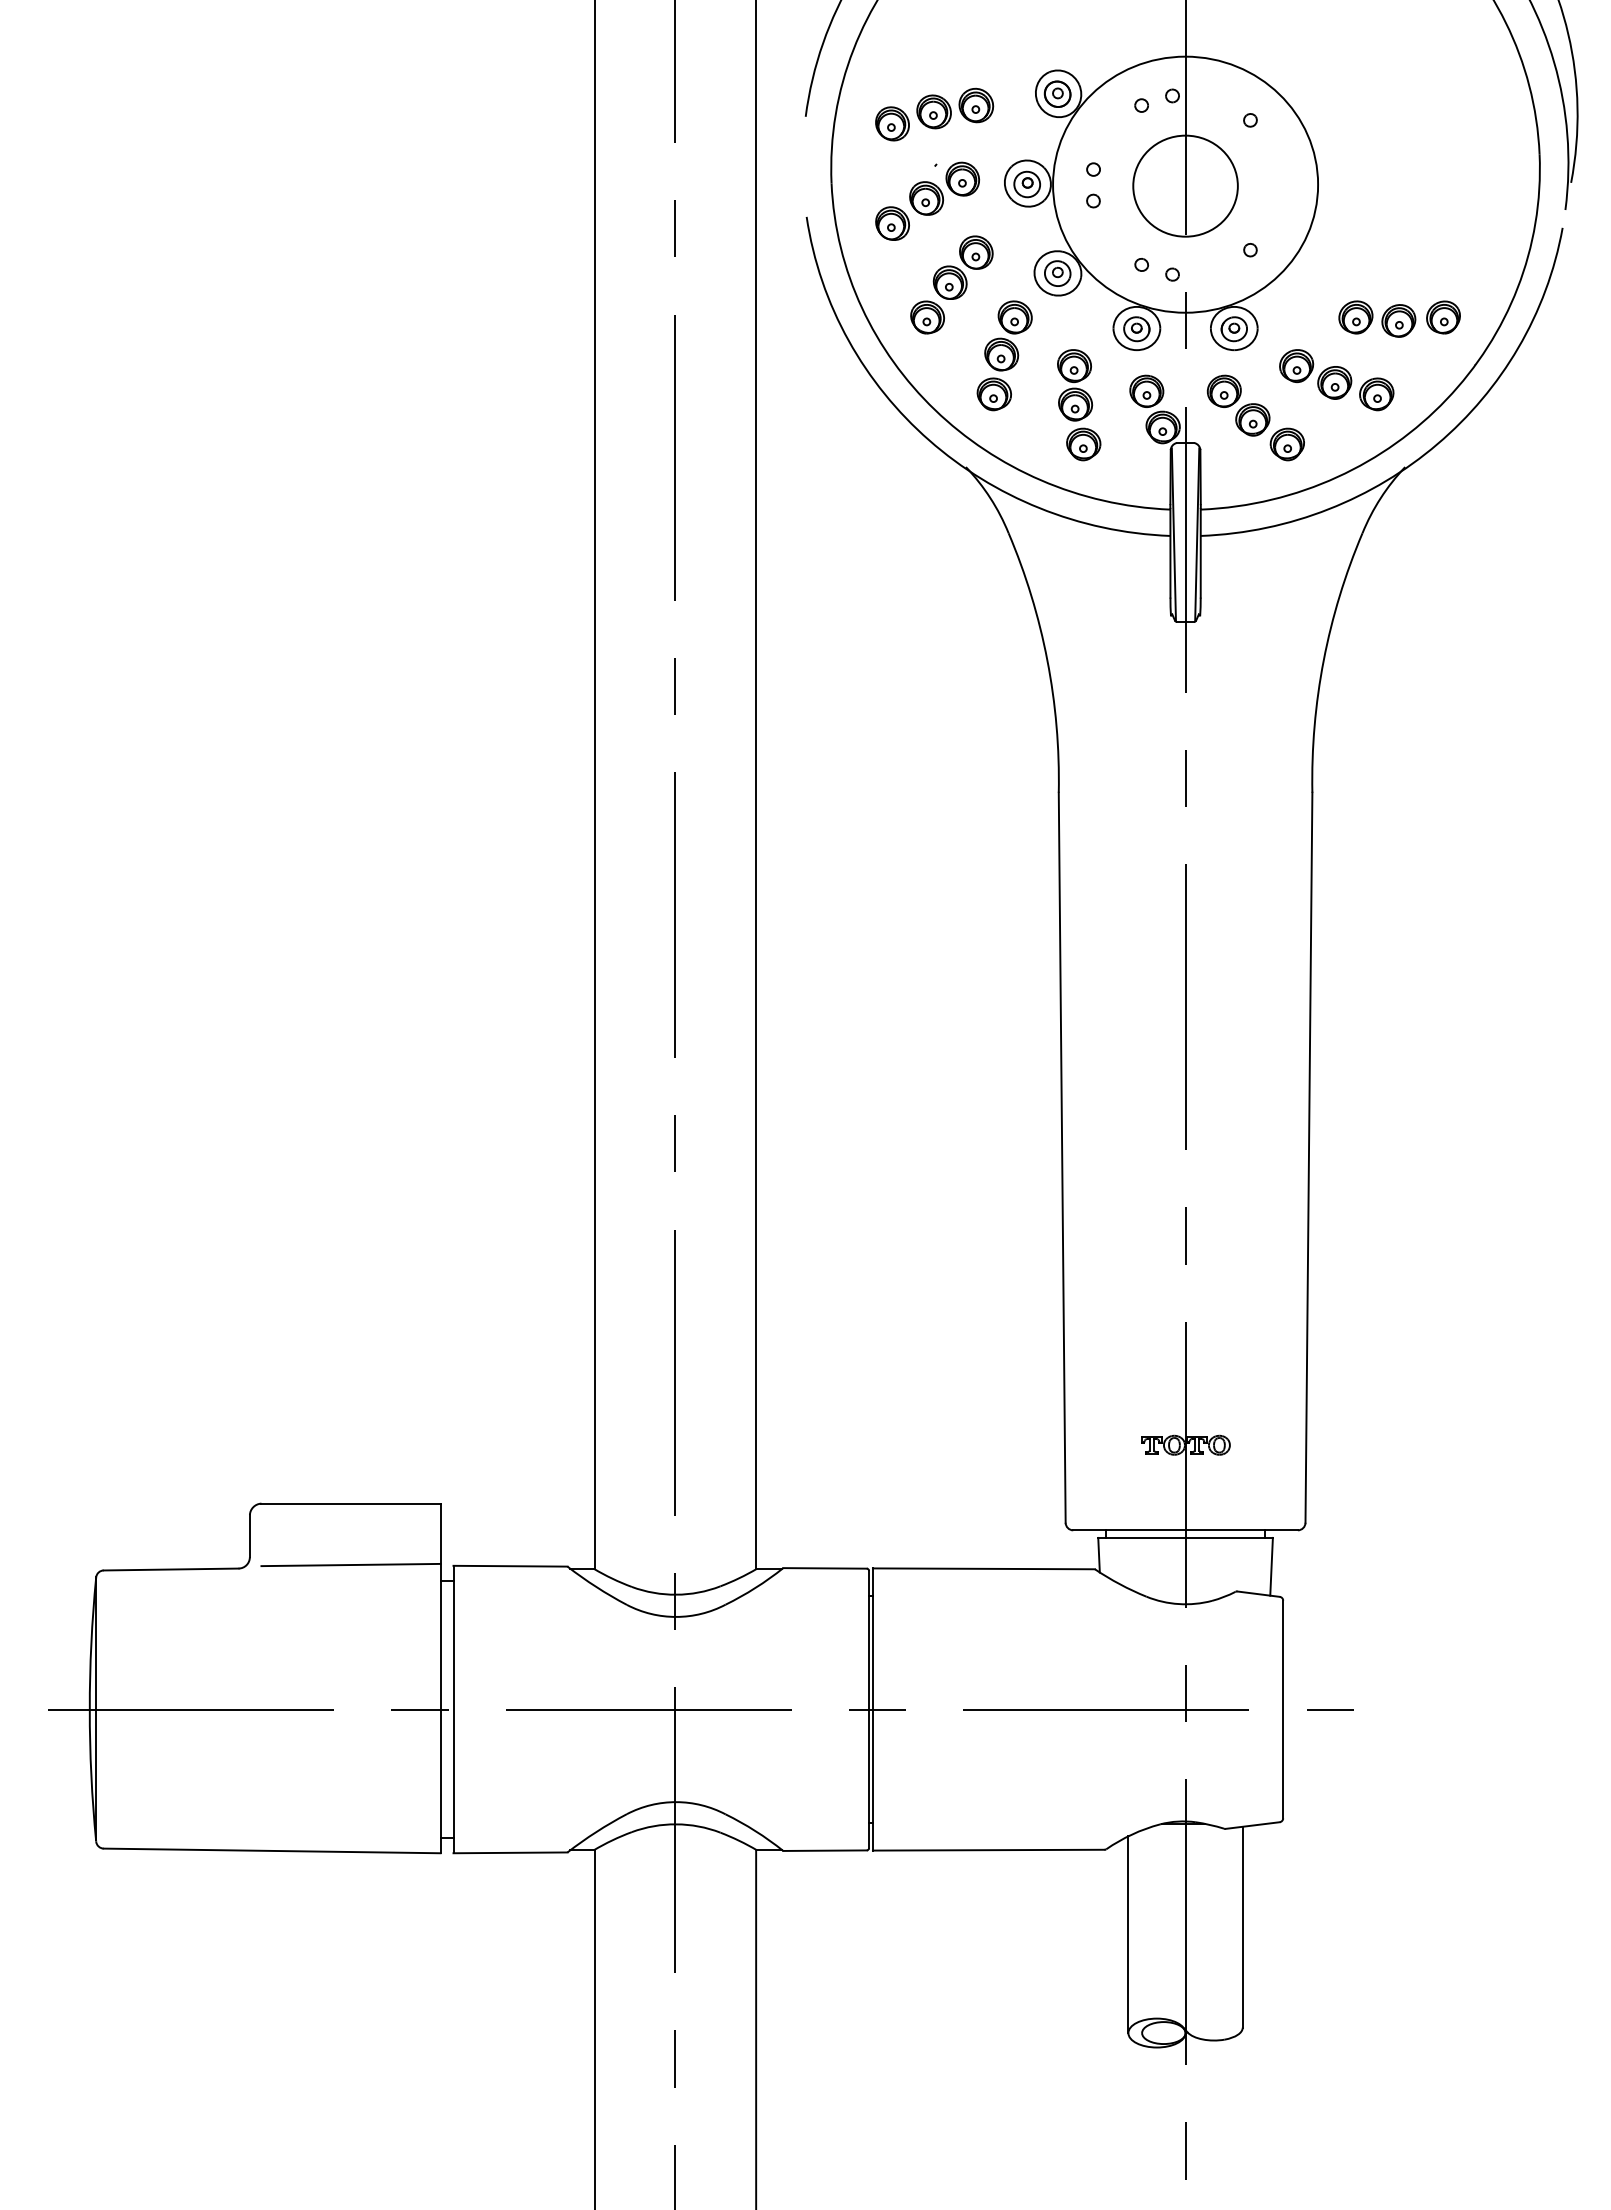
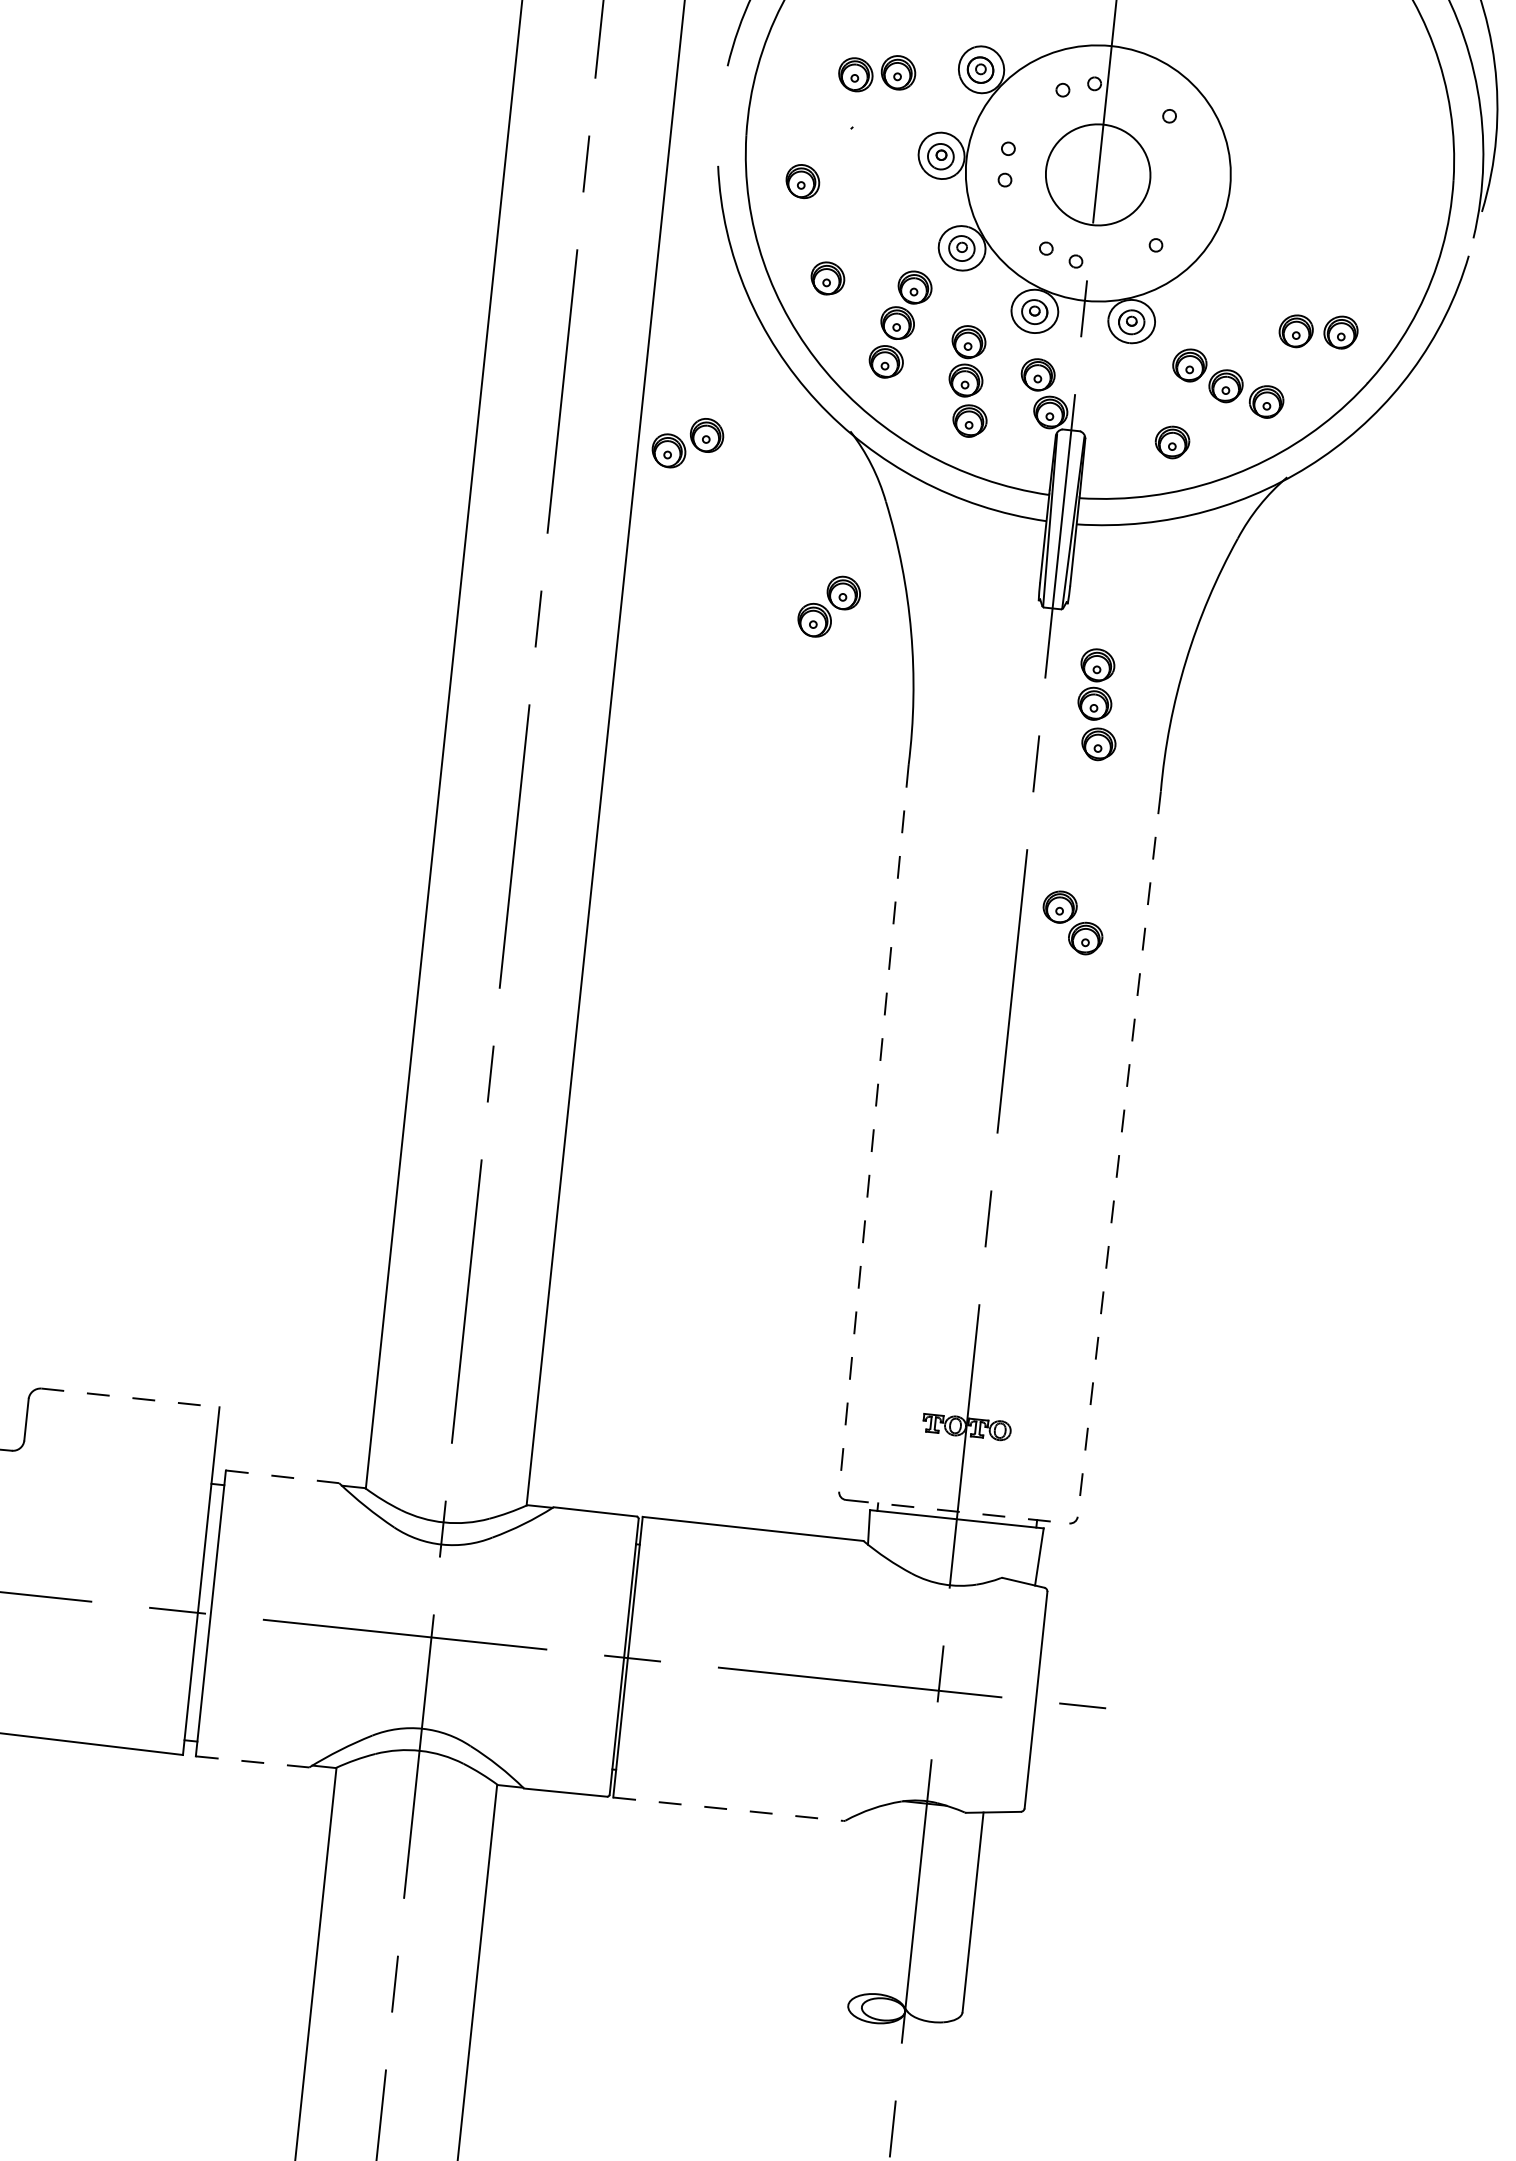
part: (892, 123) -> (813, 81), removed
part: (944, 188) -> (687, 442), moved
part: (962, 267) -> (828, 606), moved
part: (1355, 317) -> (1253, 323), removed
part: (1238, 405) -> (1072, 922), moved
part: (1241, 713) -> (1098, 705), added
line: (1062, 1158) -> (874, 1129), solid -> dashed
line: (1308, 1158) -> (1118, 1154), solid -> dashed
line: (351, 1503) -> (130, 1397), solid -> dashed
line: (1186, 1530) -> (958, 1511), solid -> dashed
line: (350, 1564) -> (123, 1458), removed
line: (511, 1566) -> (283, 1477), solid -> dashed
line: (988, 1850) -> (728, 1809), solid -> dashed
line: (511, 1852) -> (253, 1761), solid -> dashed
line: (1128, 1934) -> (858, 1907), removed

